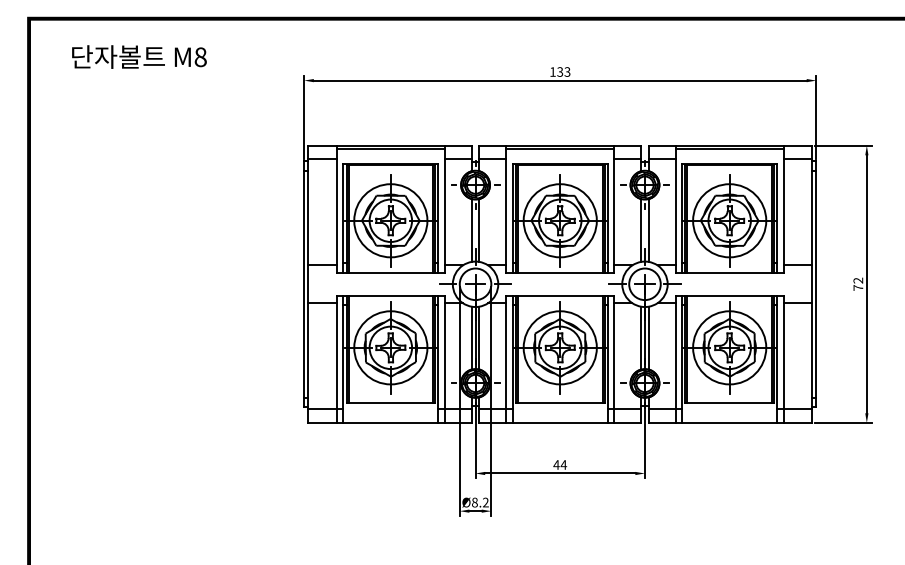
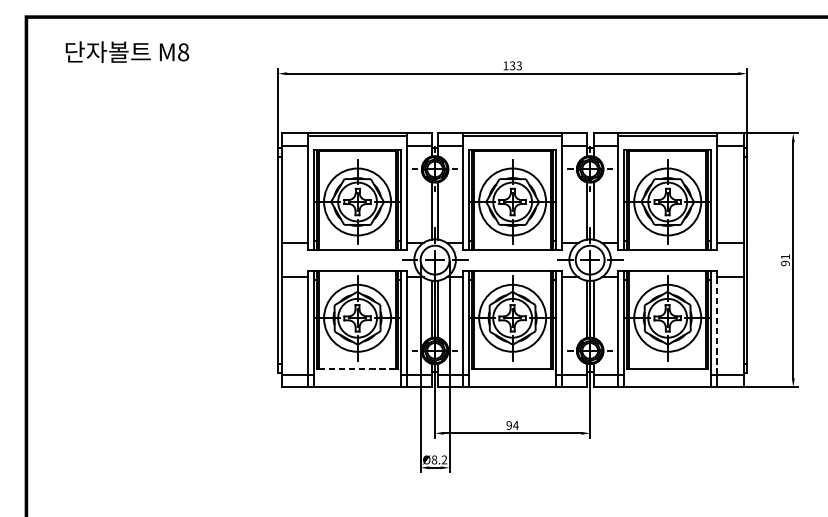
text: (858, 283) -> (785, 259), 72 -> 91
line: (783, 355) -> (716, 325), solid -> dashed
line: (391, 403) -> (358, 369), solid -> dashed
text: (556, 464) -> (509, 425), 44 -> 94

